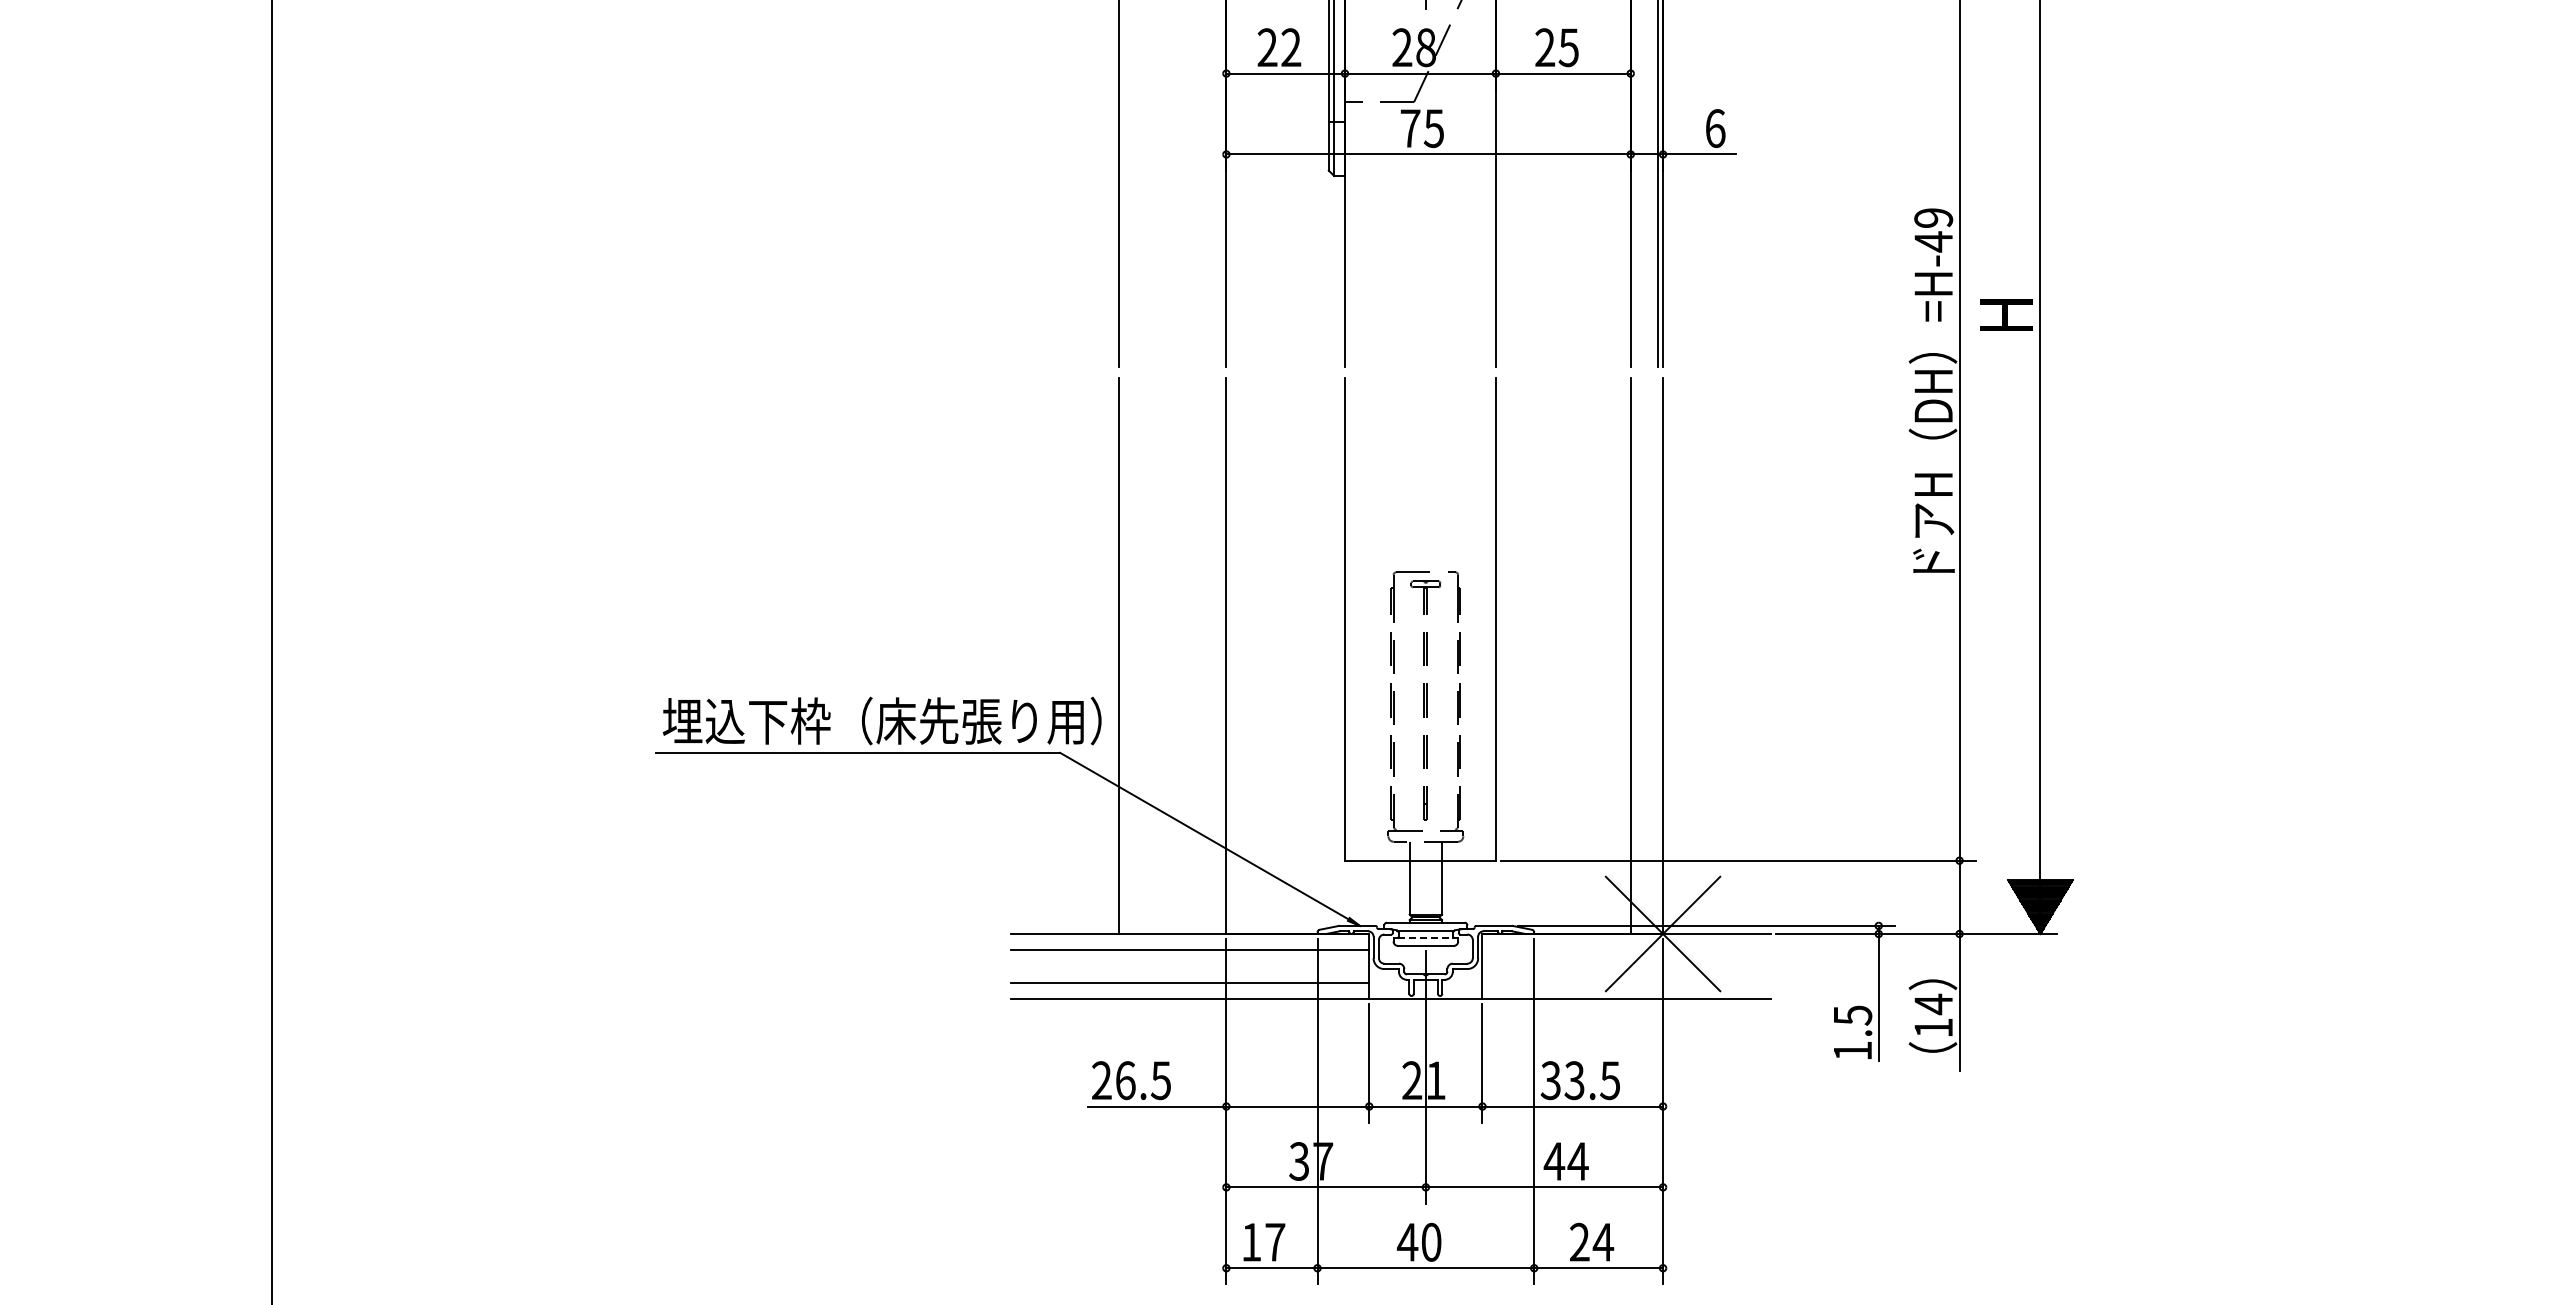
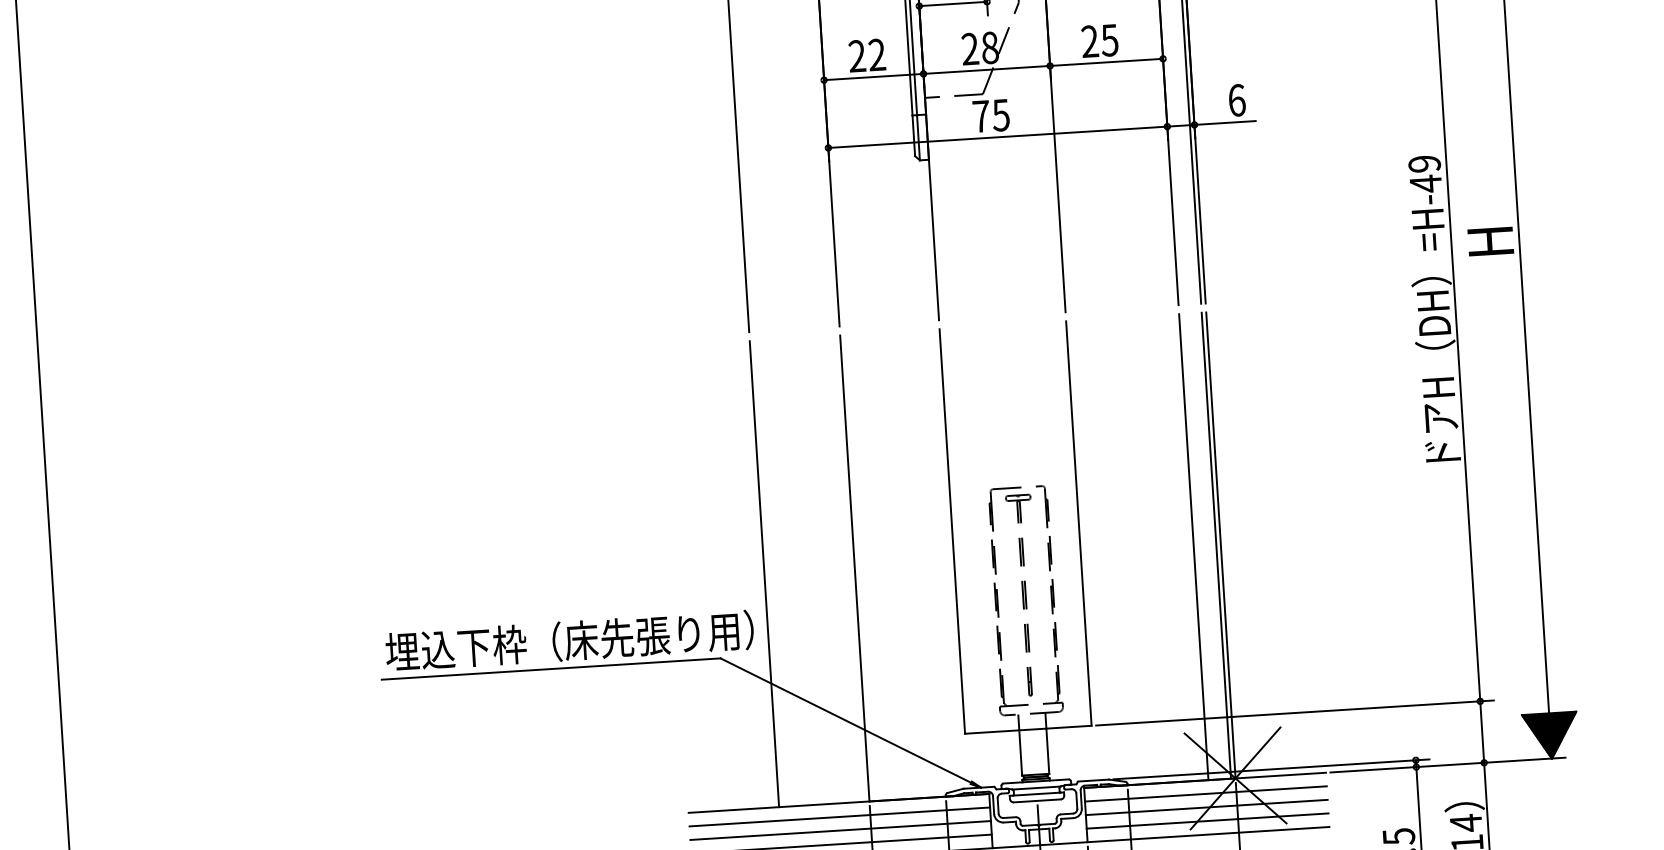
line: (1657, 656) -> (1216, 546), added
line: (1425, 937) -> (1036, 793), dashed -> solid
line: (1626, 950) -> (1205, 794), added
line: (1189, 966) -> (840, 830), added
line: (1626, 966) -> (1206, 807), added
line: (1626, 982) -> (1207, 821), added

